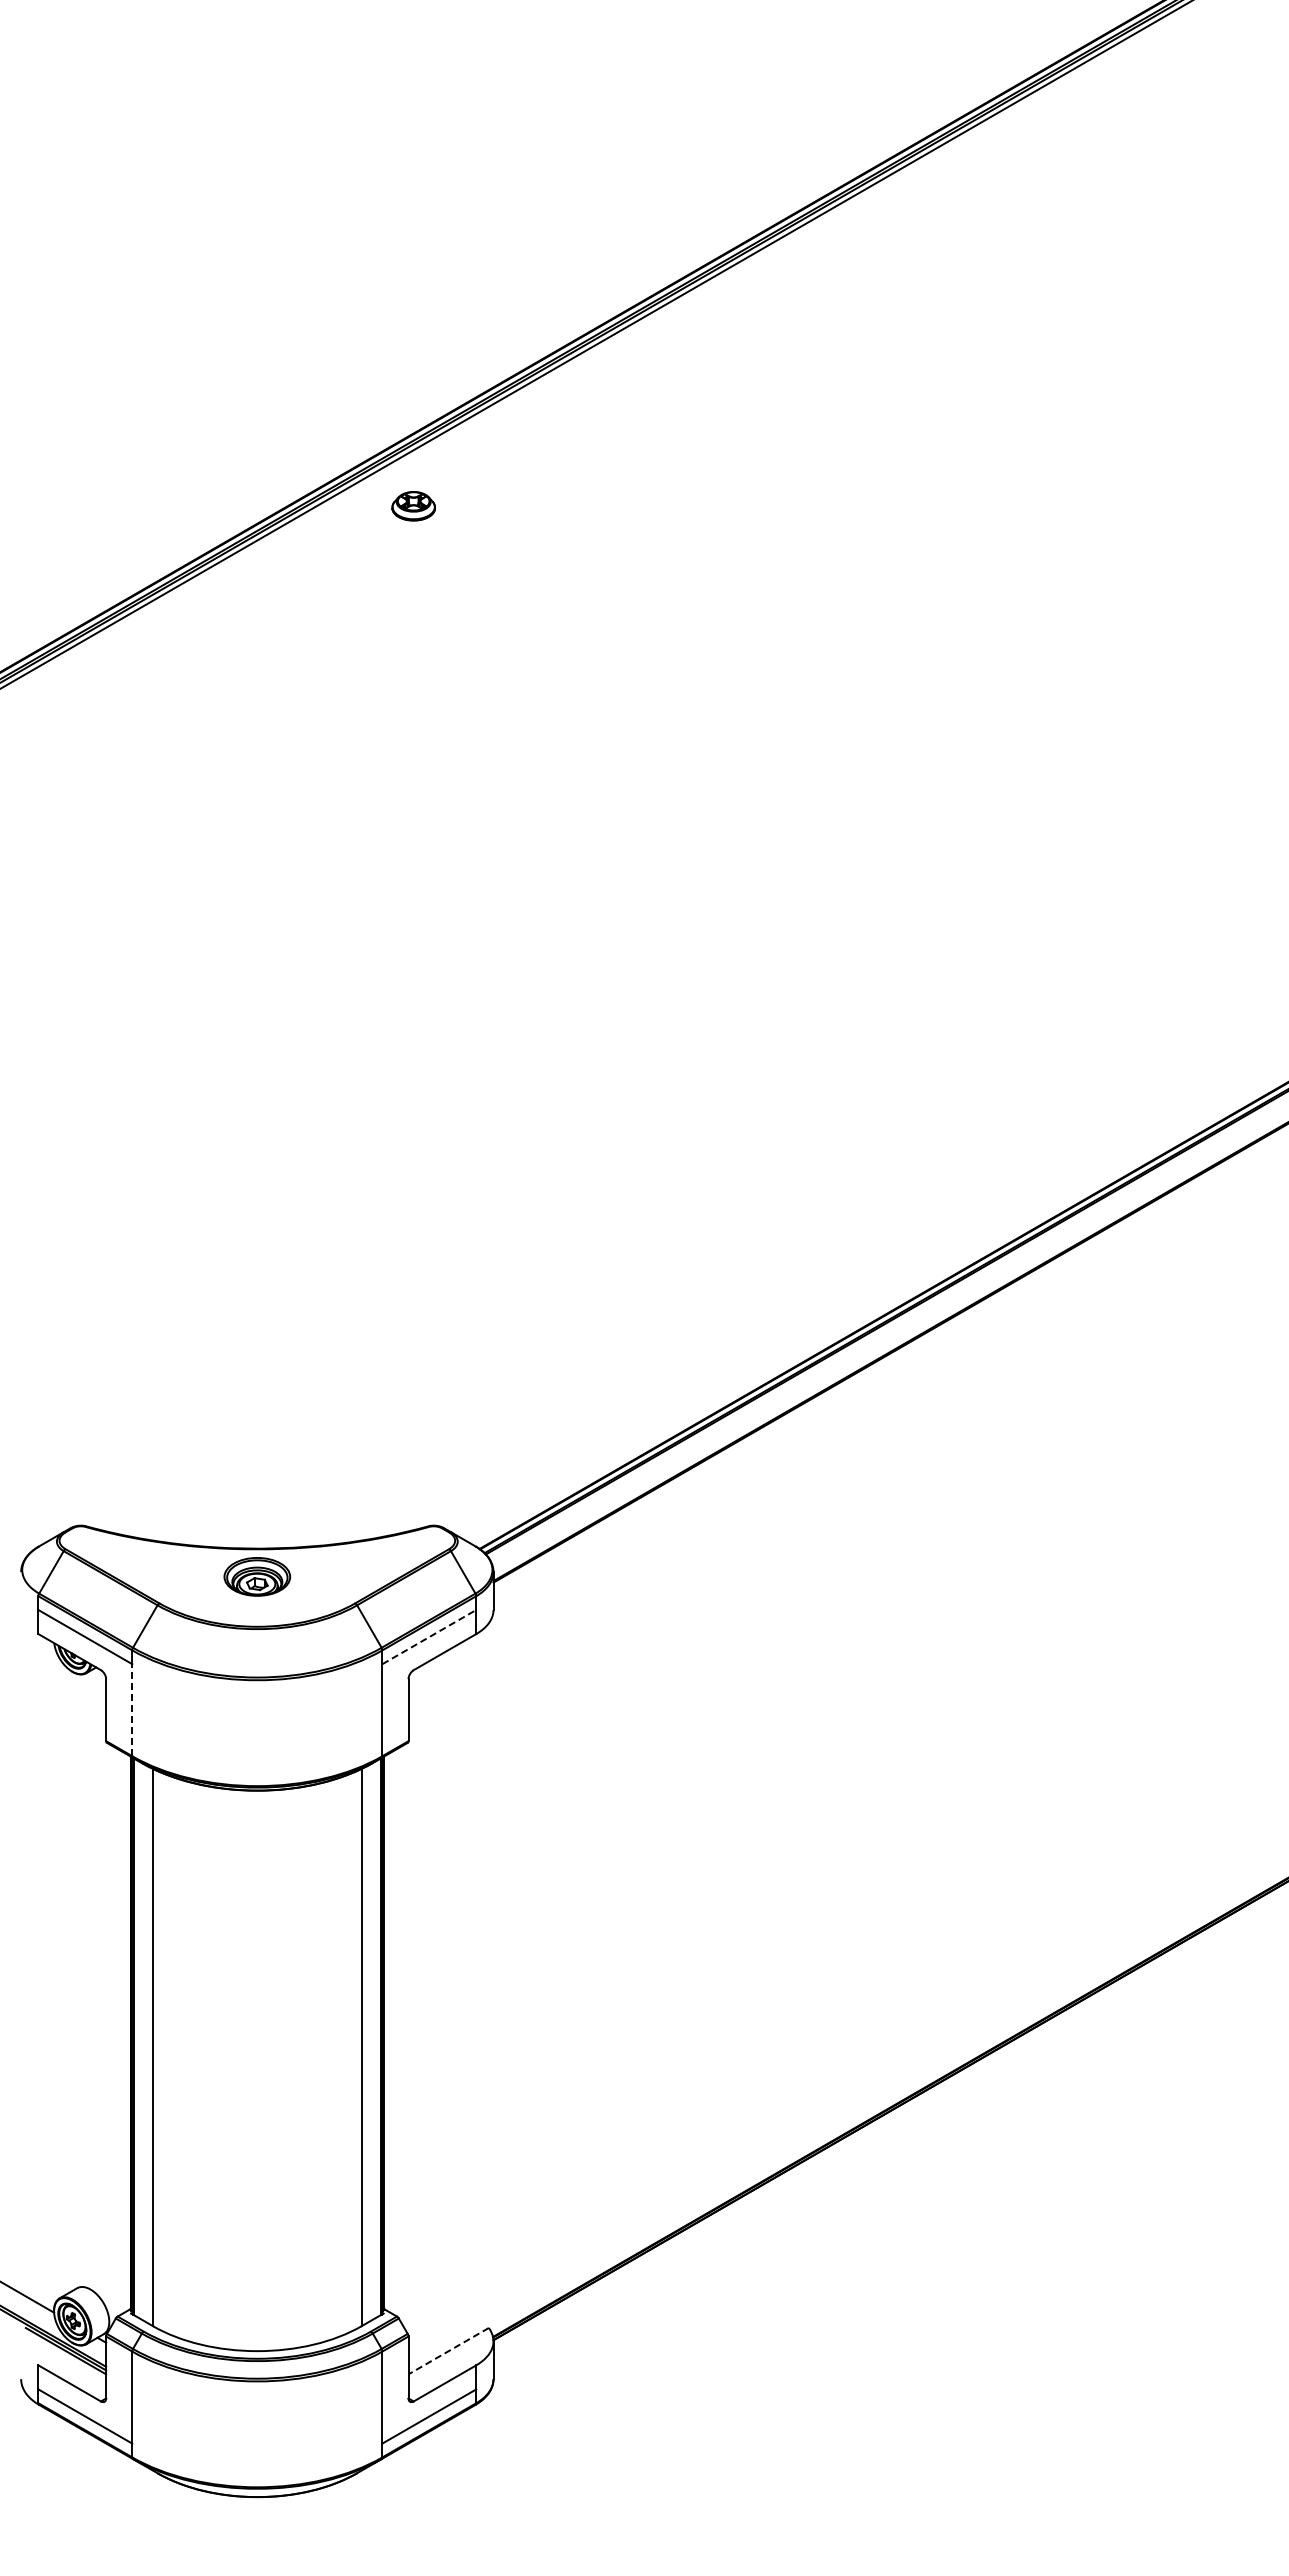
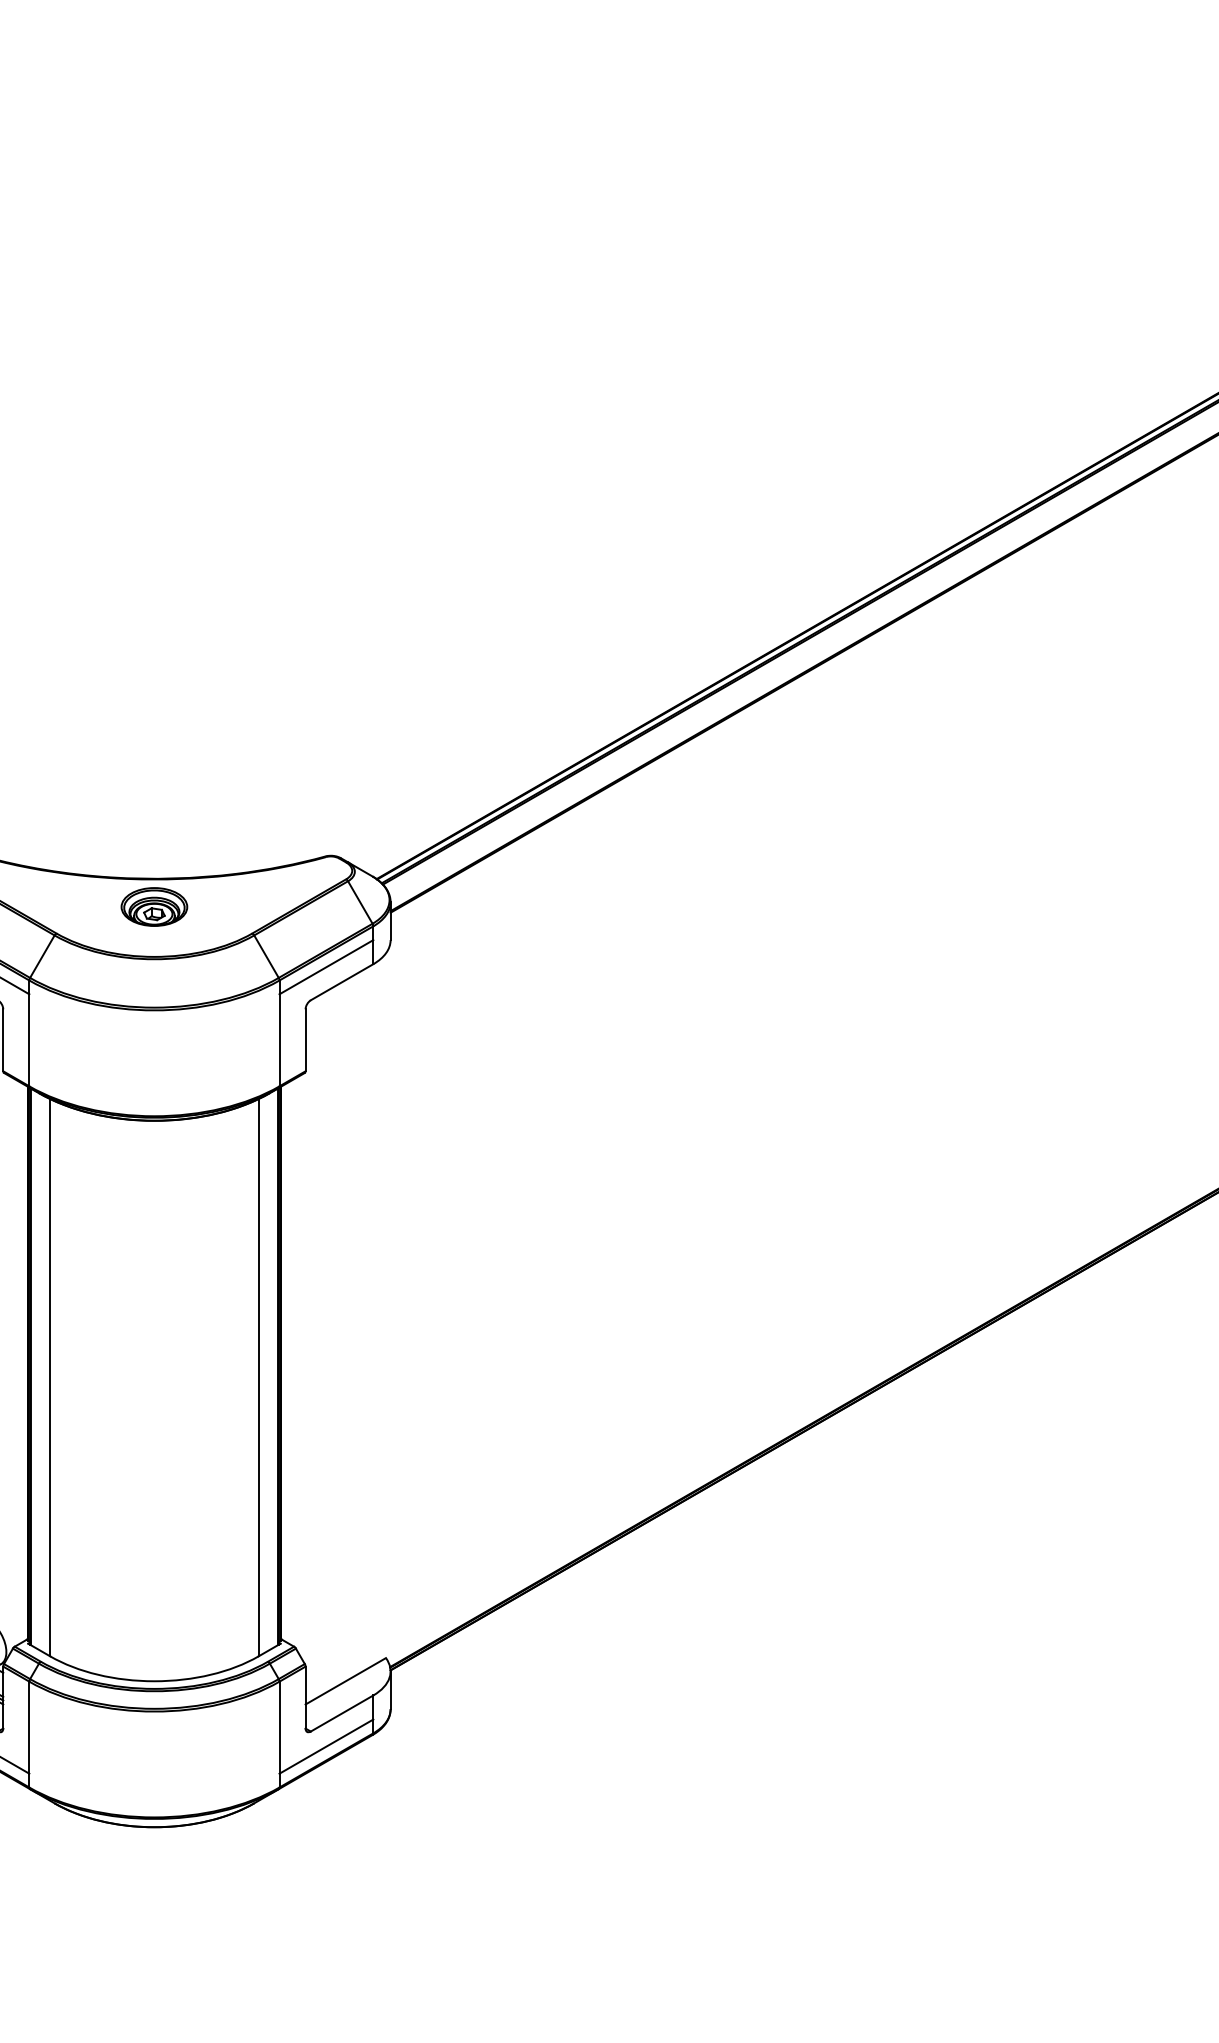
line: (429, 1636) -> (326, 966), dashed -> solid
line: (132, 1709) -> (29, 1039), dashed -> solid
line: (448, 2351) -> (345, 1681), dashed -> solid

